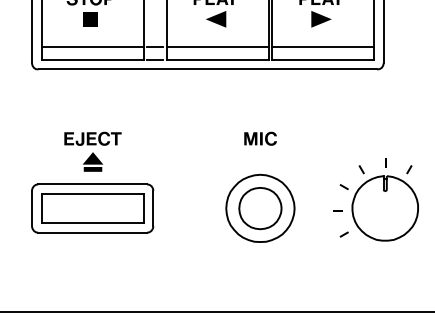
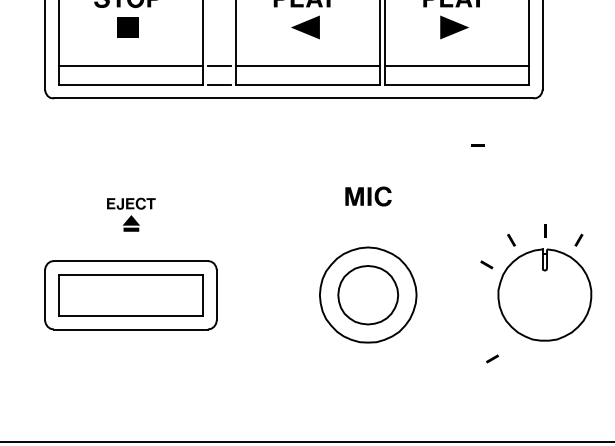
part: (92, 151) -> (130, 214), size x0.6
part: (337, 210) -> (477, 145), moved
part: (343, 234) -> (491, 358), moved

